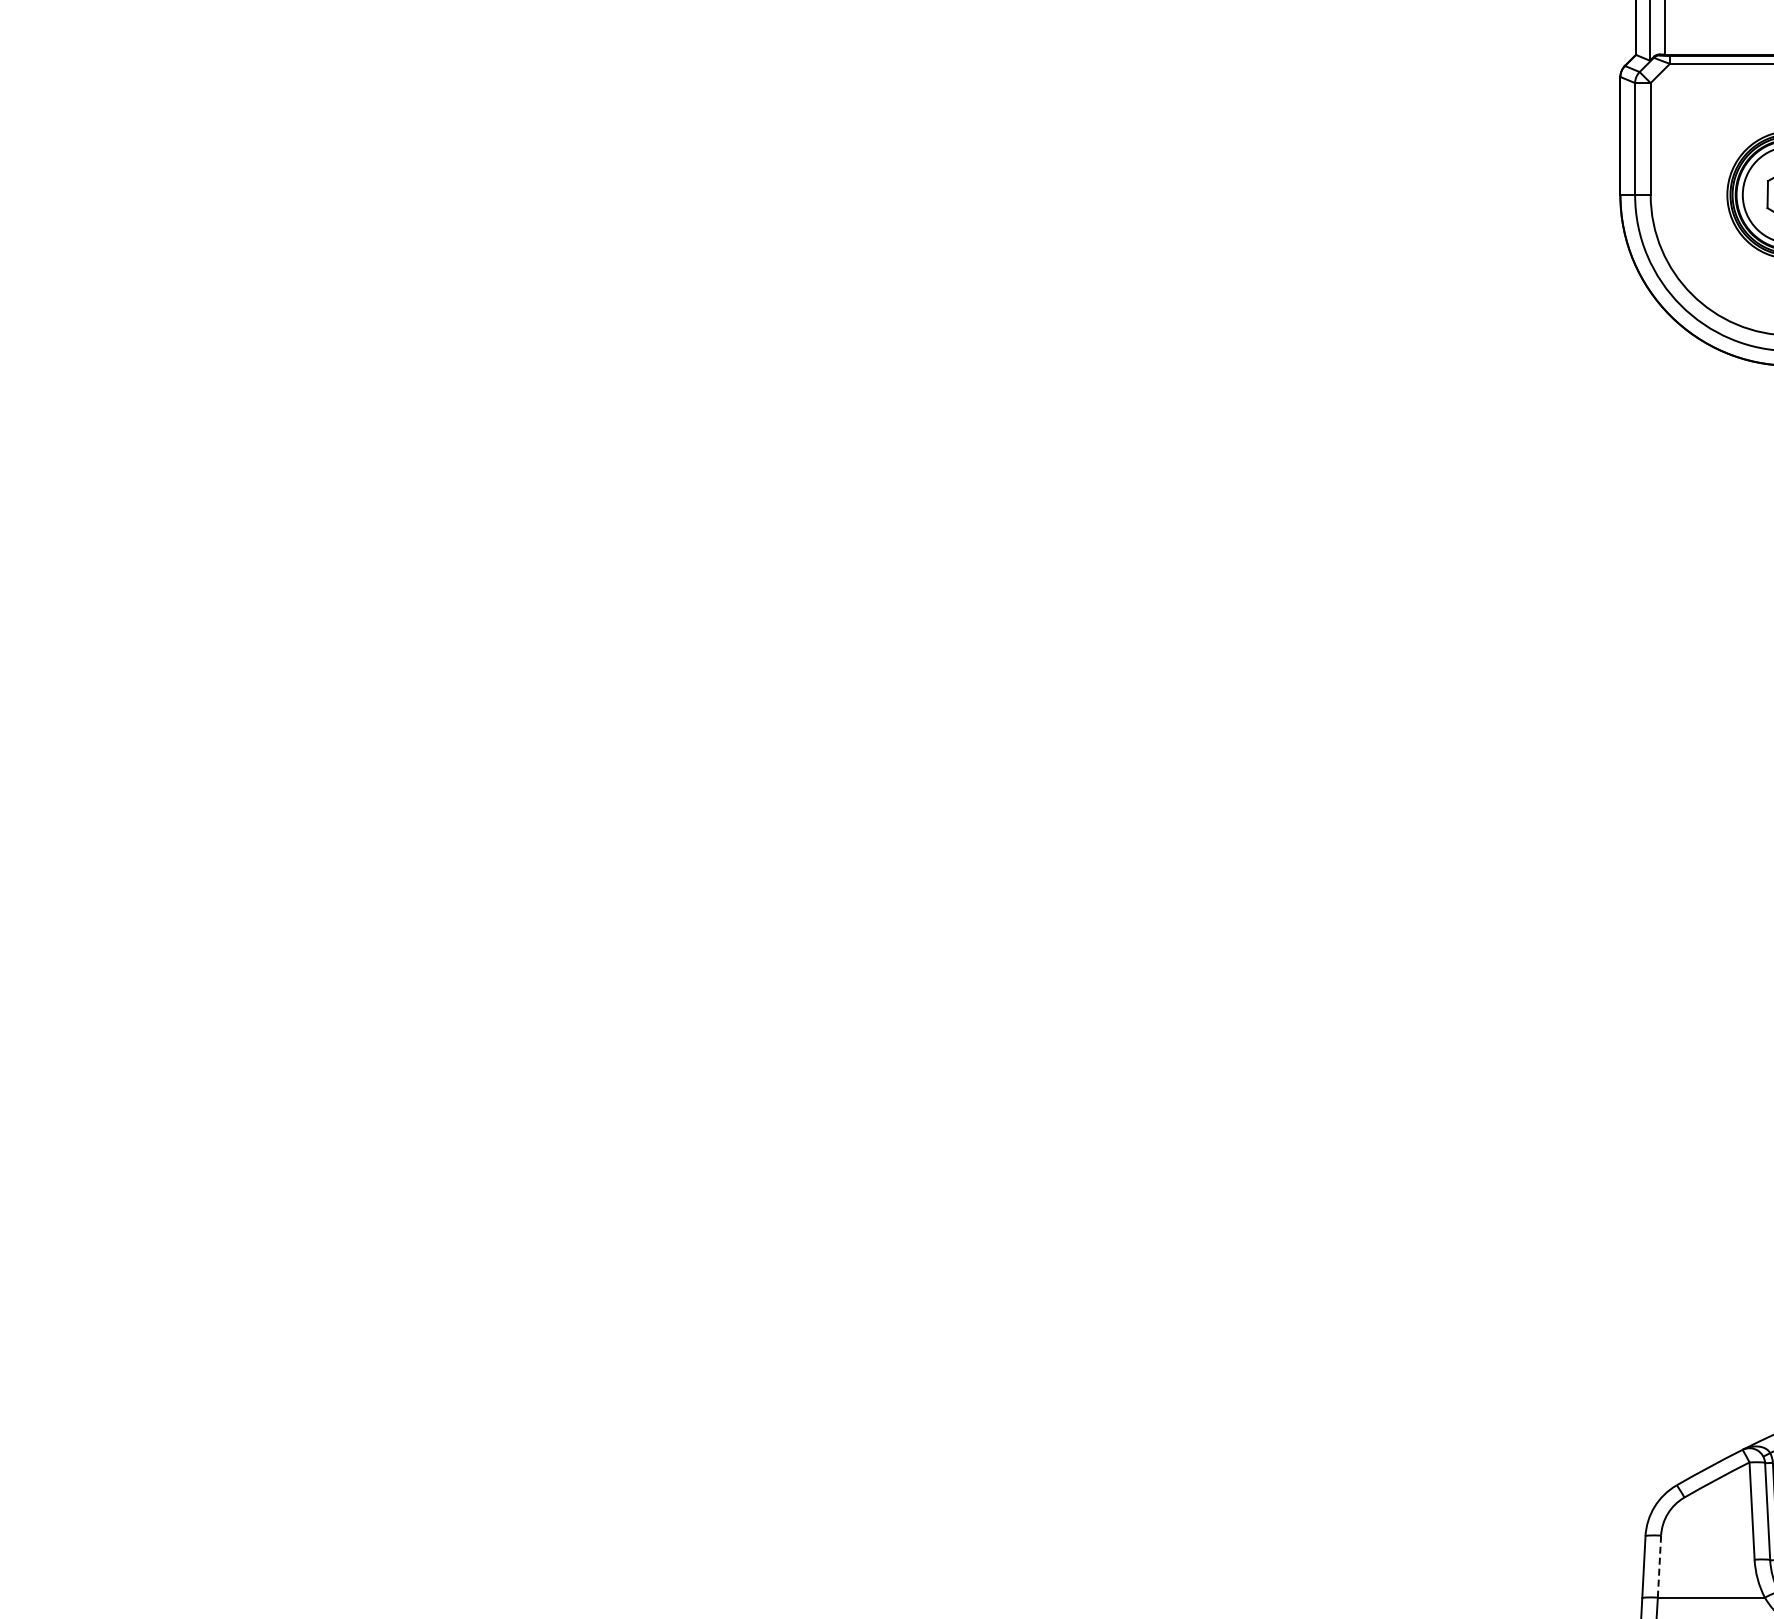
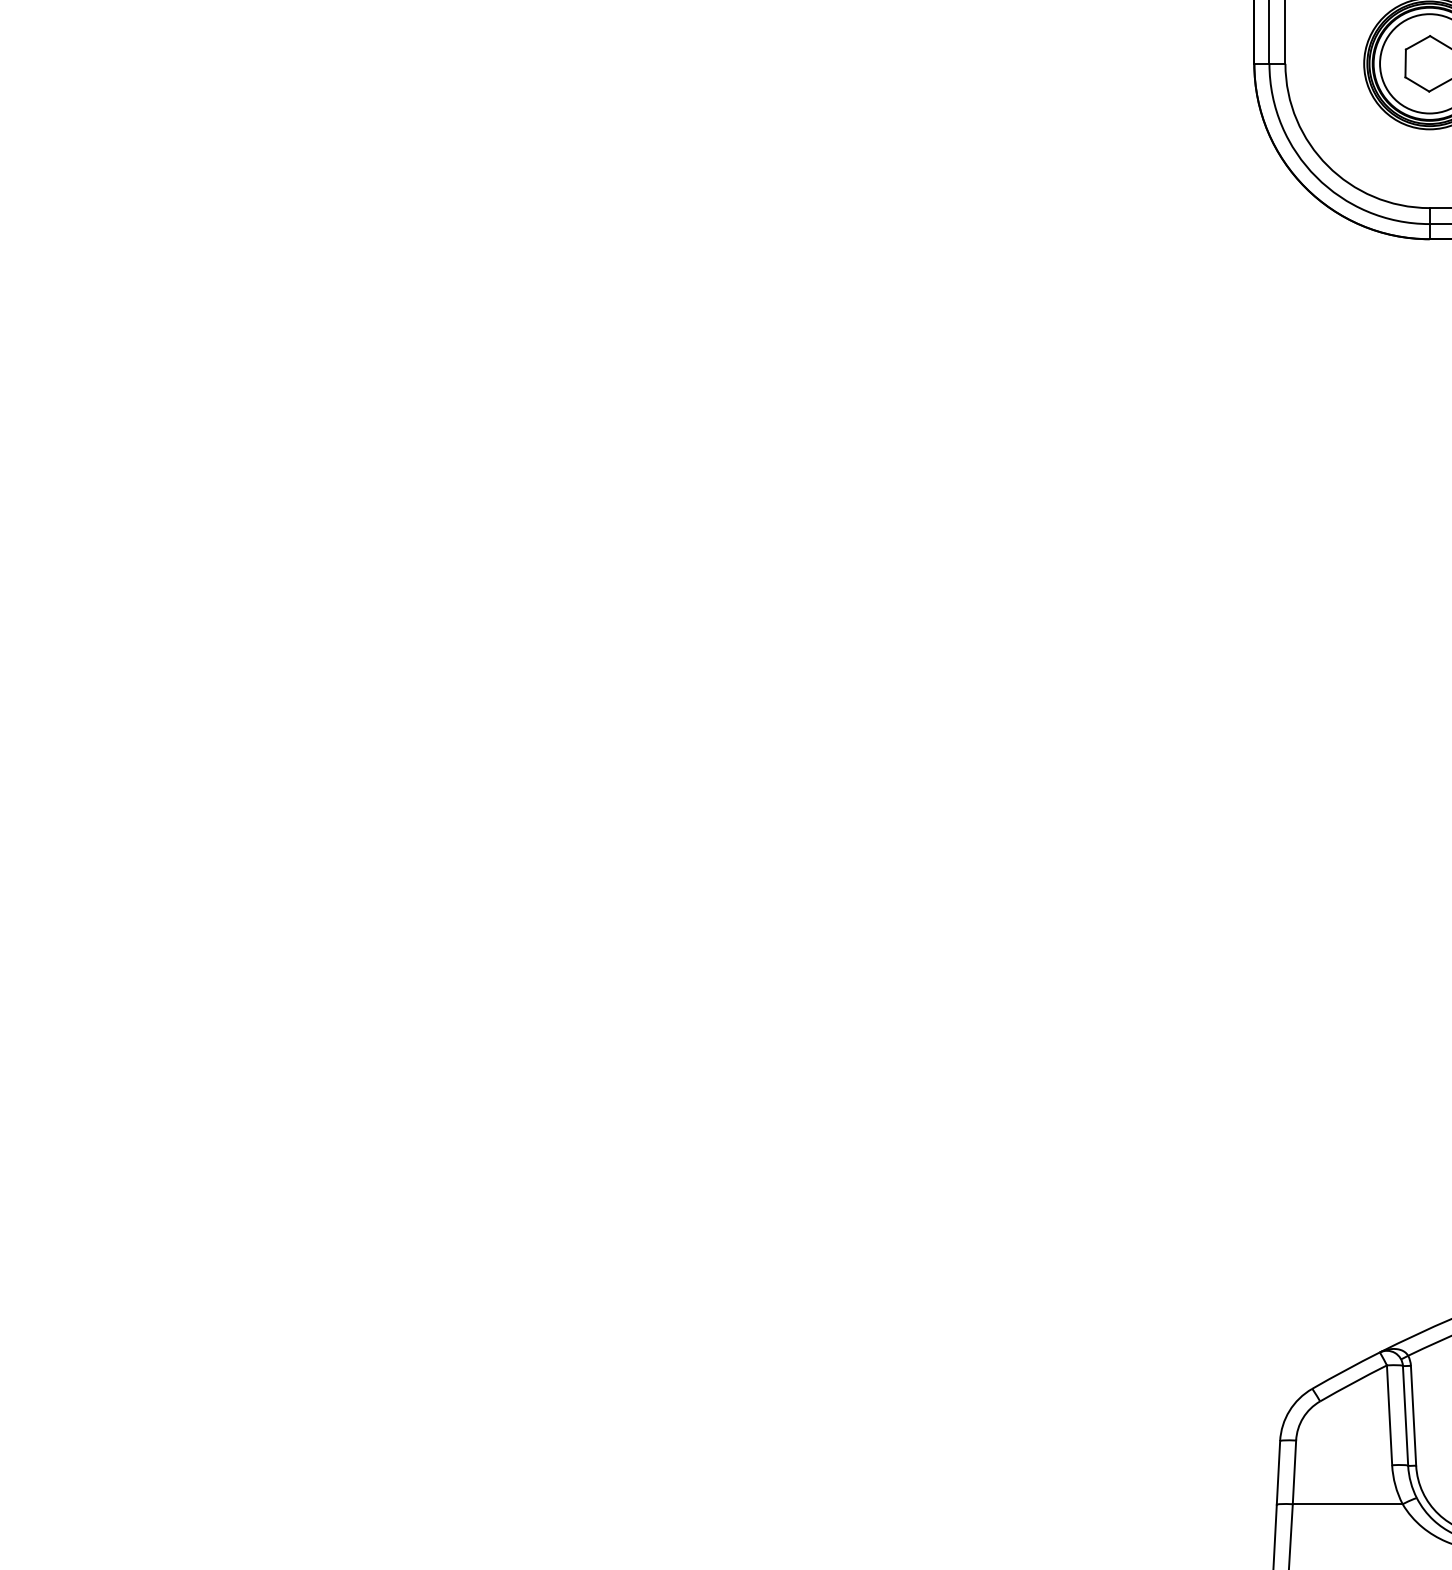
line: (1659, 1566) -> (1294, 1472), dashed -> solid

